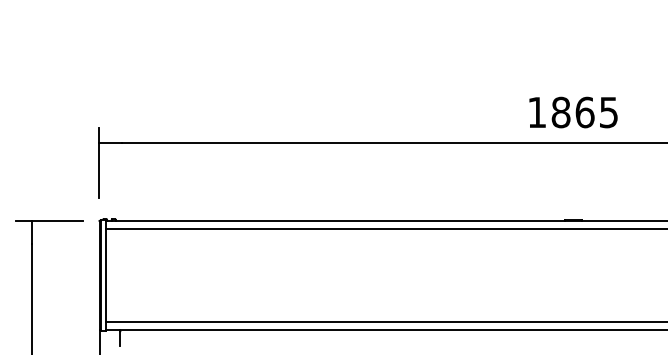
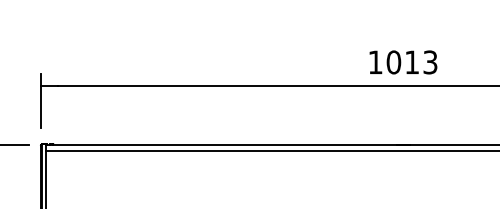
text: (584, 112) -> (411, 62), 1865 -> 1013

